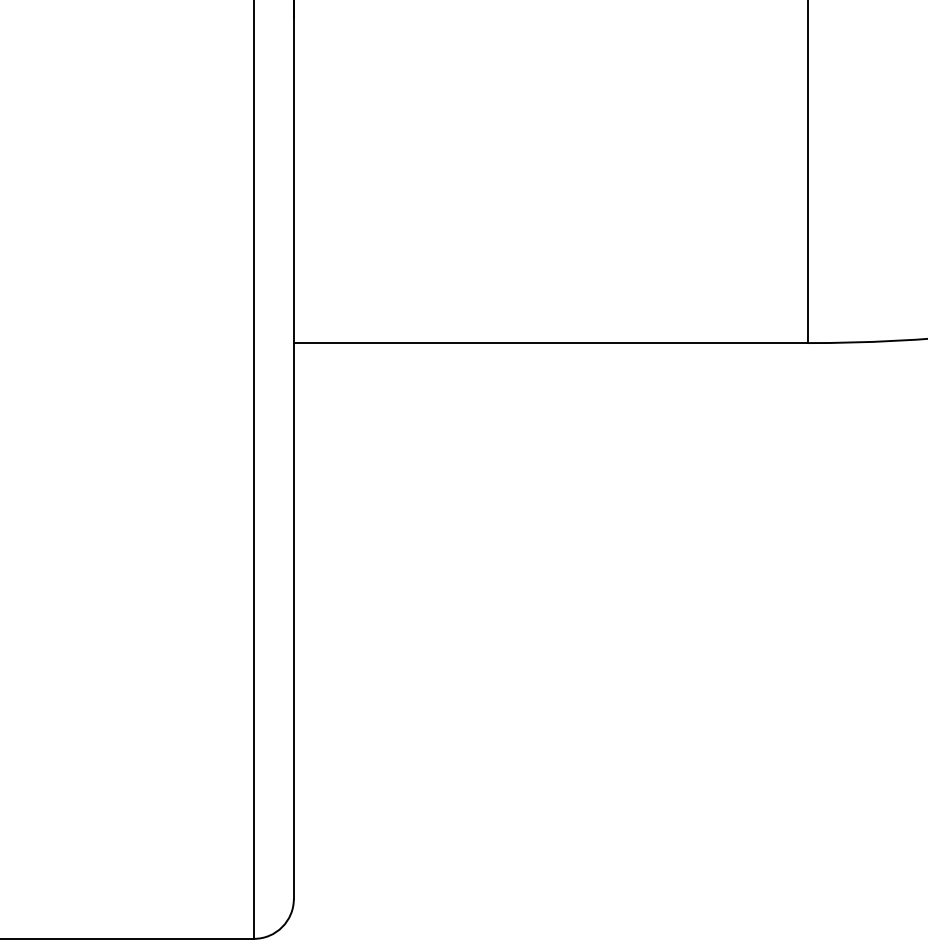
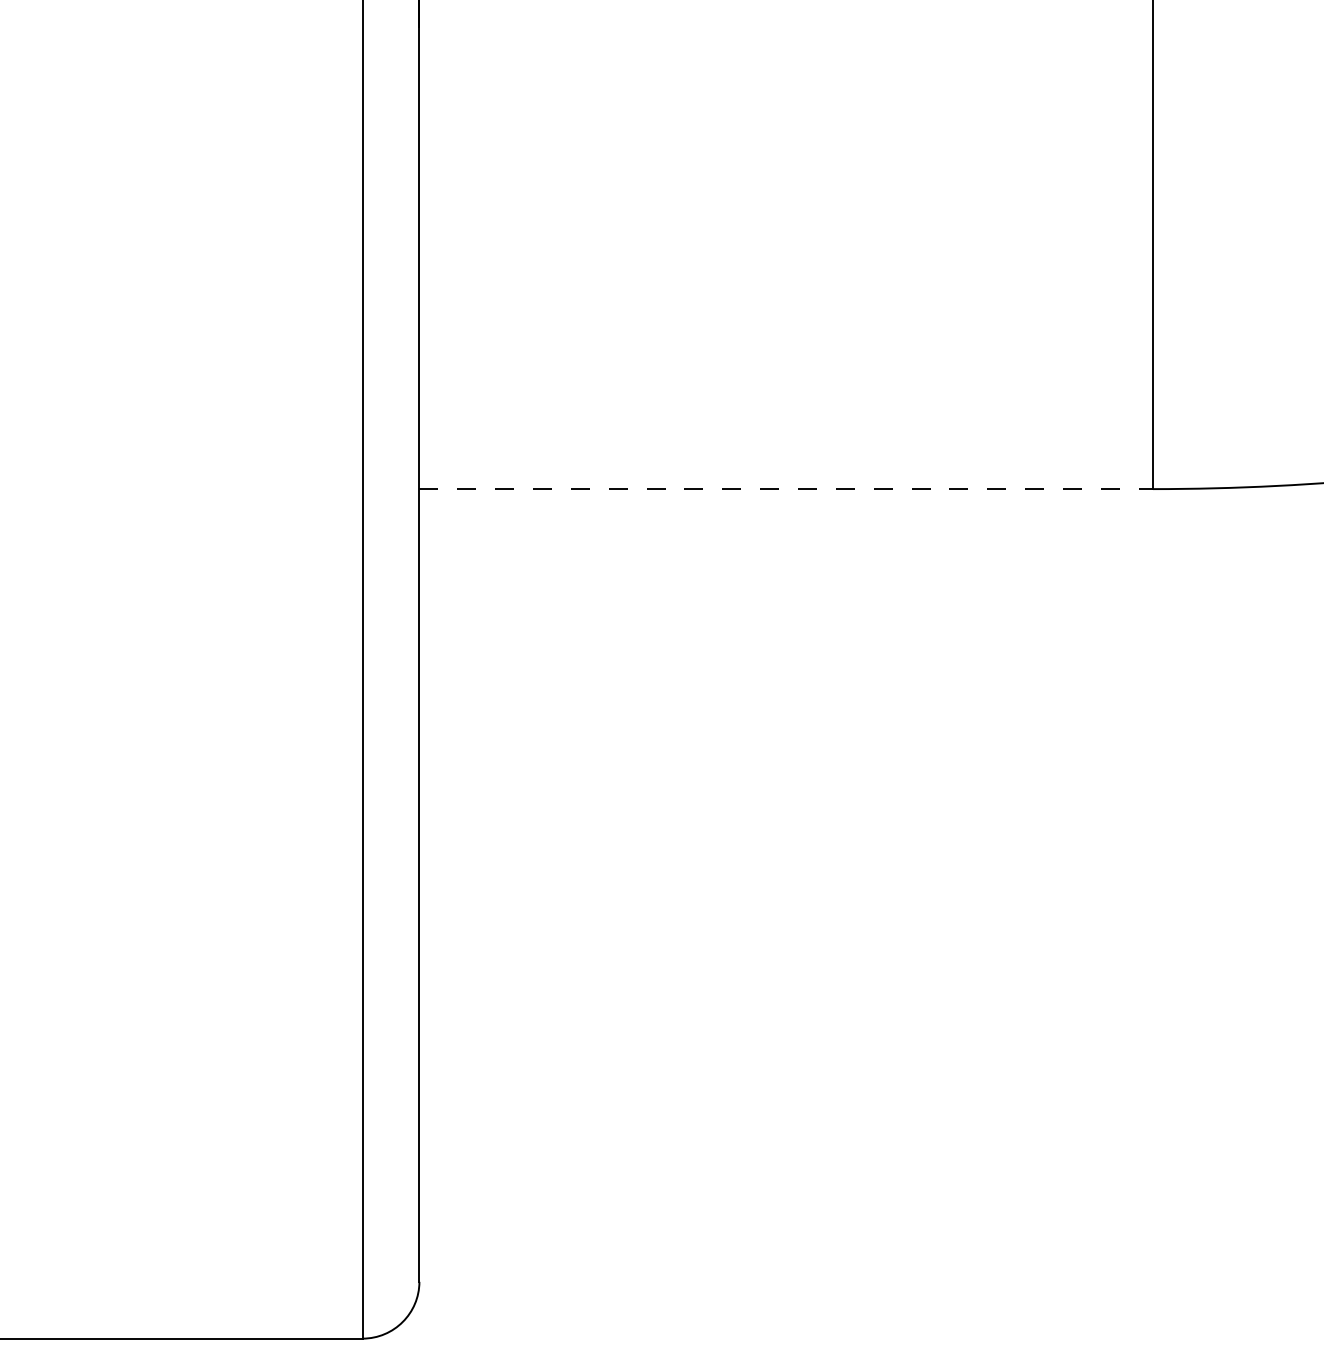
line: (551, 343) -> (786, 489), solid -> dashed

